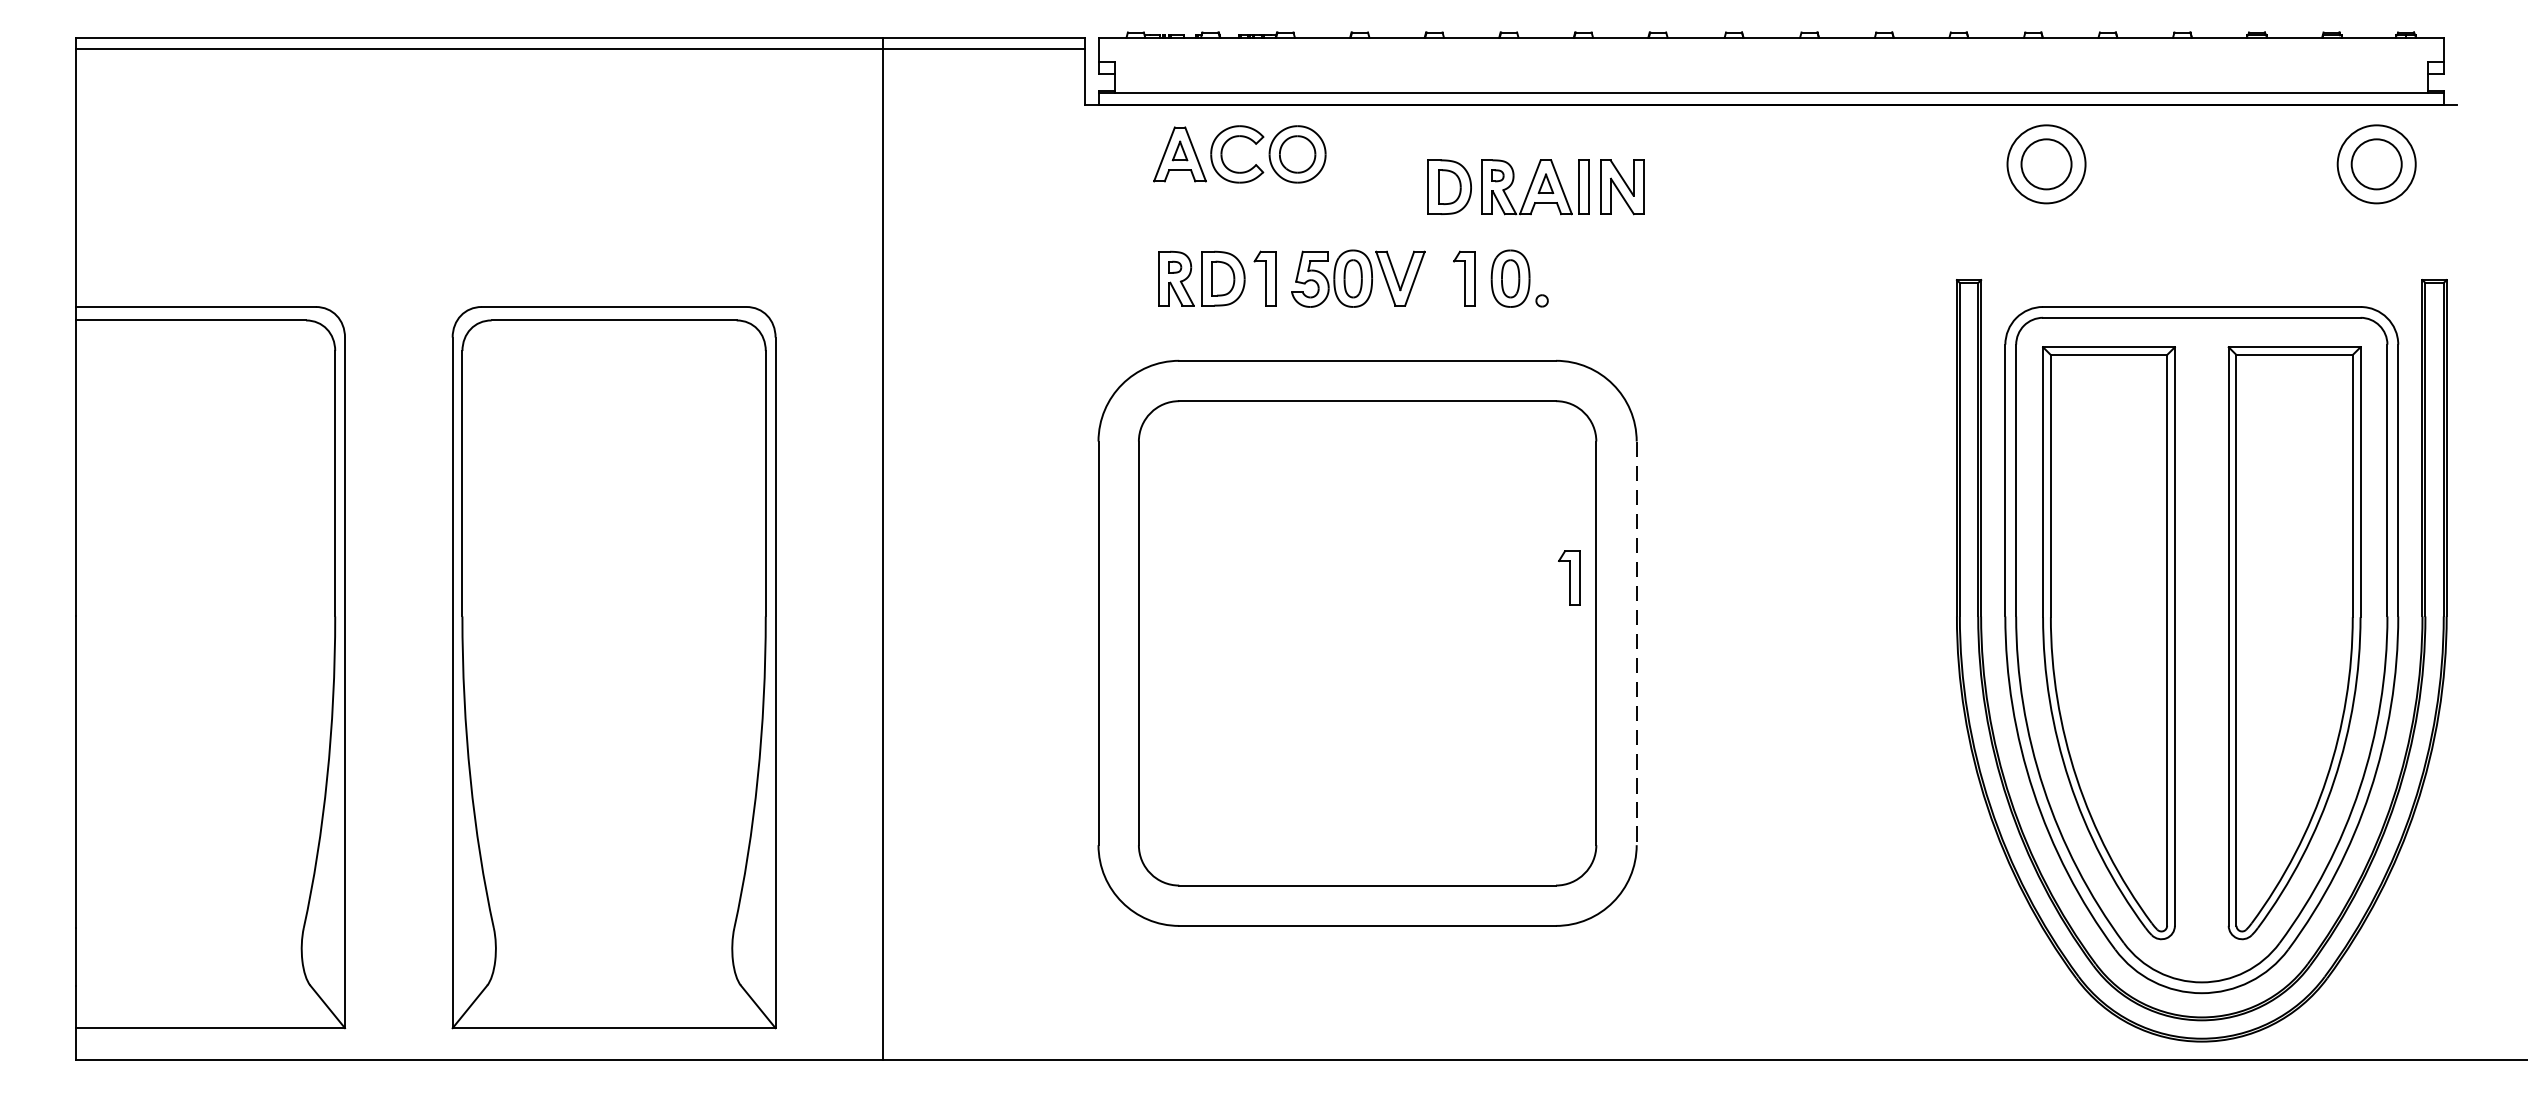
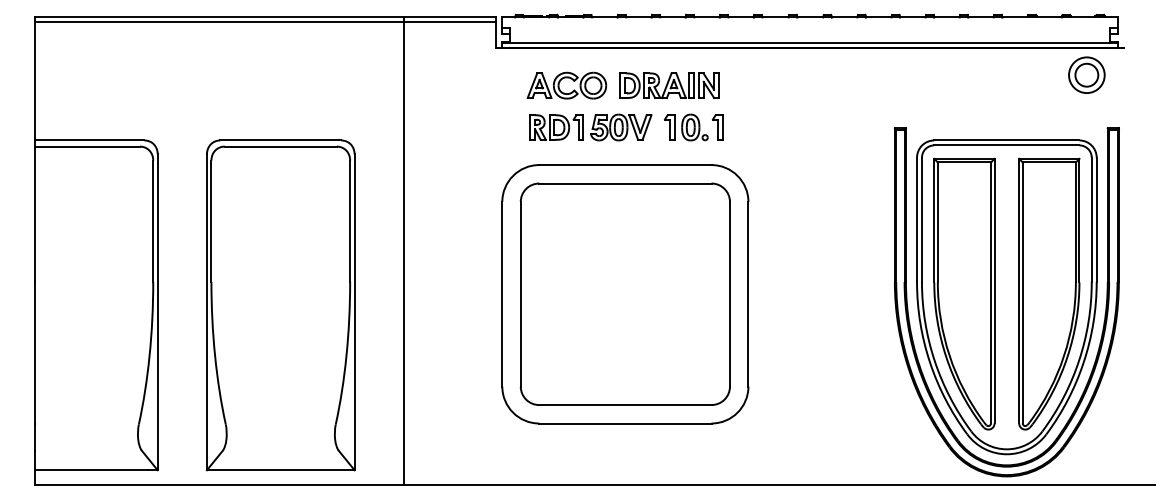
part: (1225, 147) -> (560, 82), moved
part: (2045, 162) -> (935, 74), removed
part: (1536, 186) -> (669, 85), moved
part: (1569, 578) -> (717, 127), moved
line: (1636, 643) -> (748, 294), dashed -> solid

